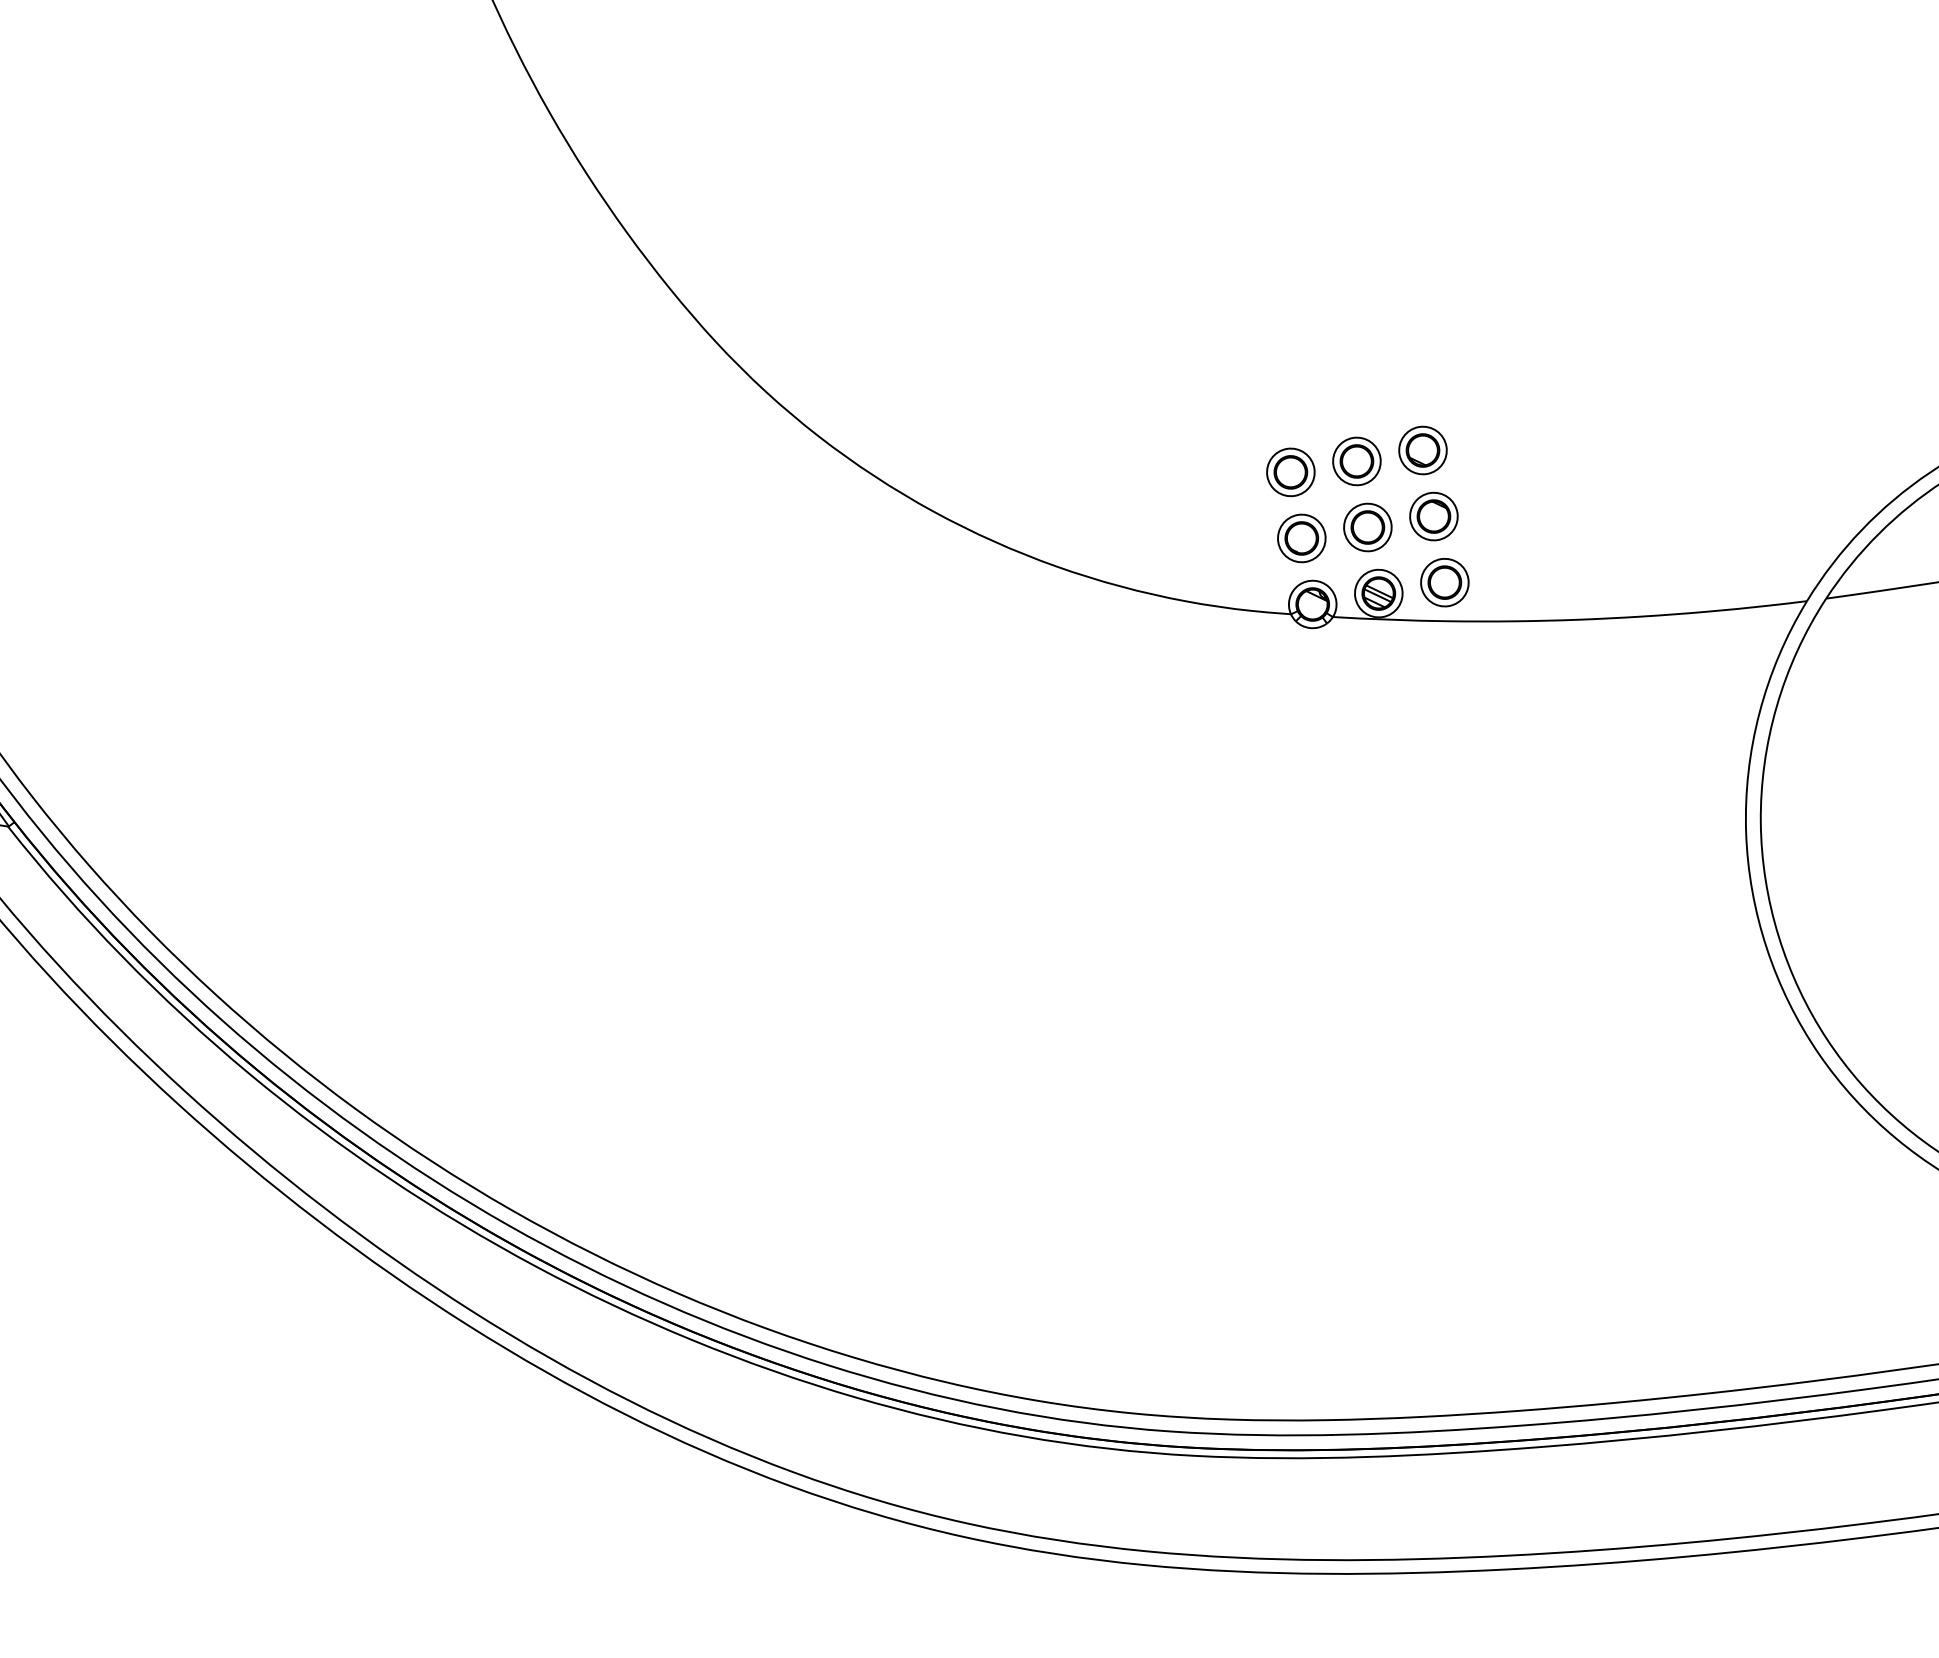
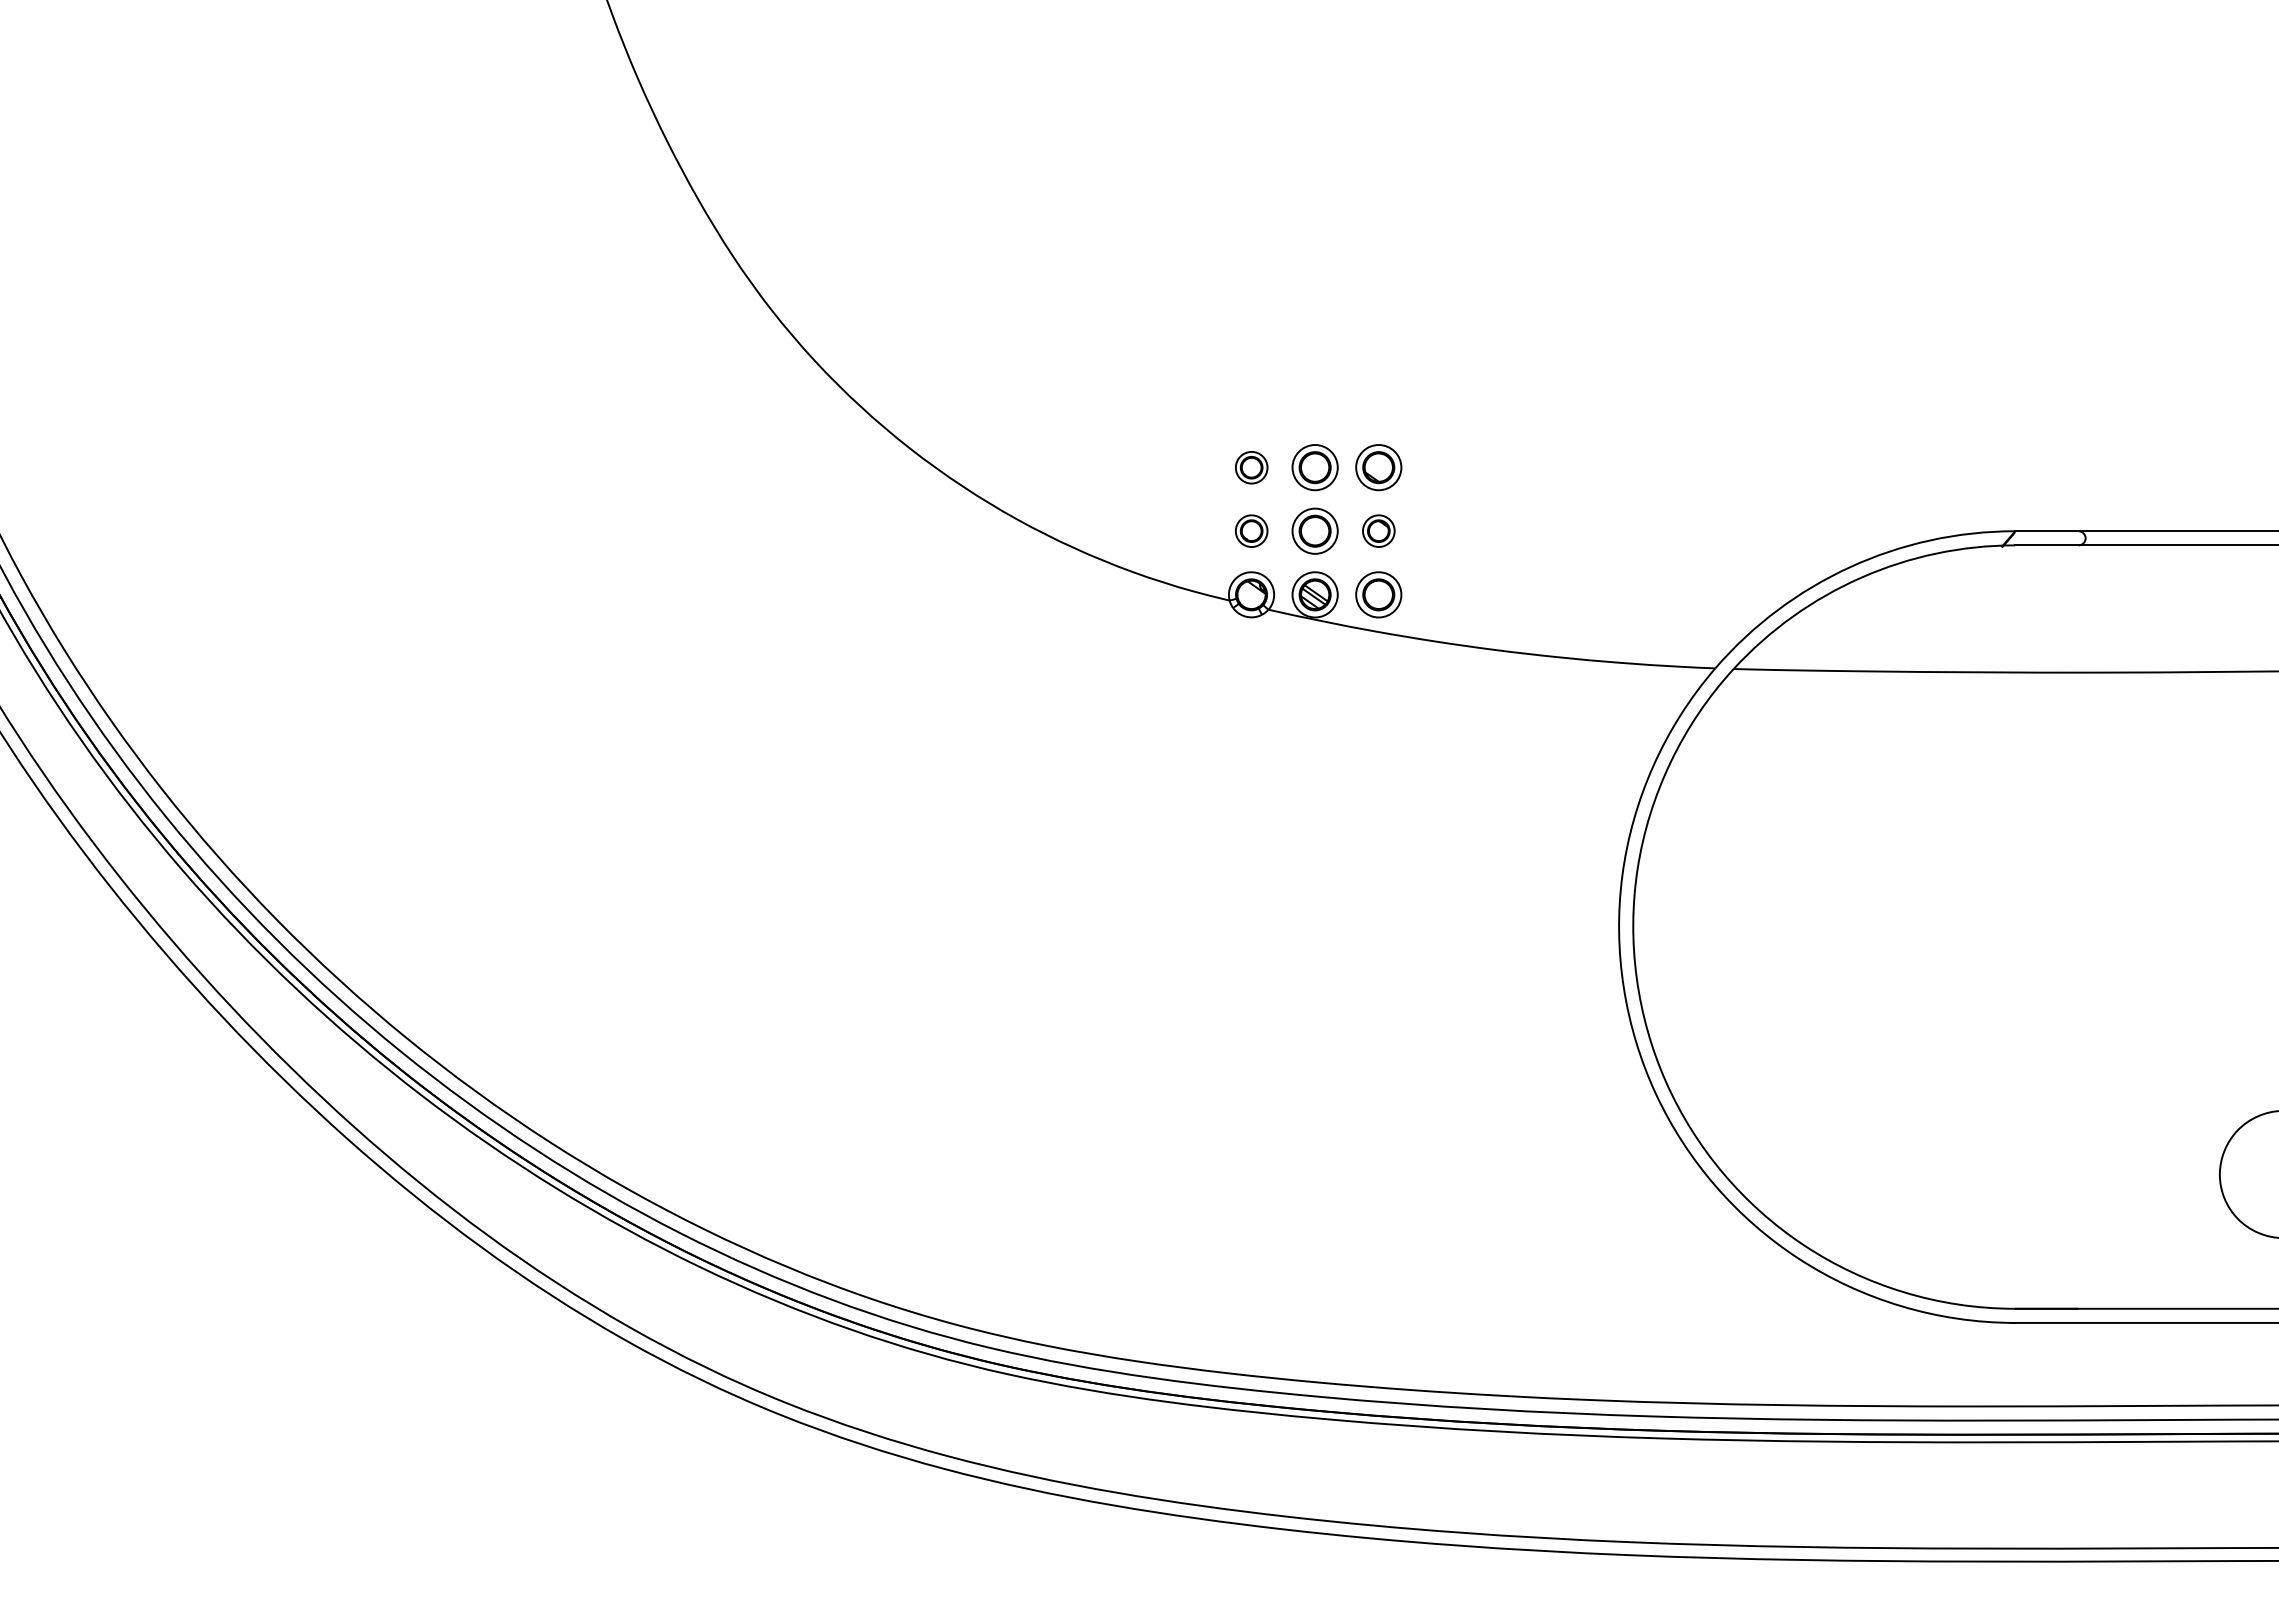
part: (1290, 472) -> (1251, 467), size x0.7
part: (1433, 515) -> (1378, 530), size x0.7
part: (1301, 537) -> (1251, 530), size x0.7

